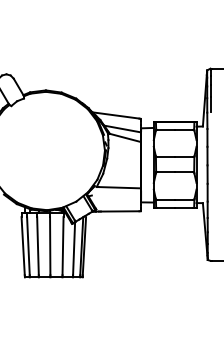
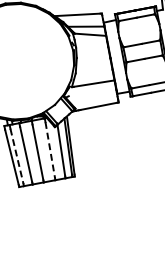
line: (28, 246) -> (17, 156), solid -> dashed
line: (63, 246) -> (50, 150), solid -> dashed

